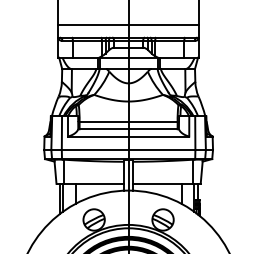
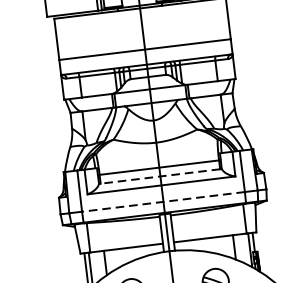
line: (128, 129) -> (160, 176), solid -> dashed
line: (128, 150) -> (163, 202), solid -> dashed

